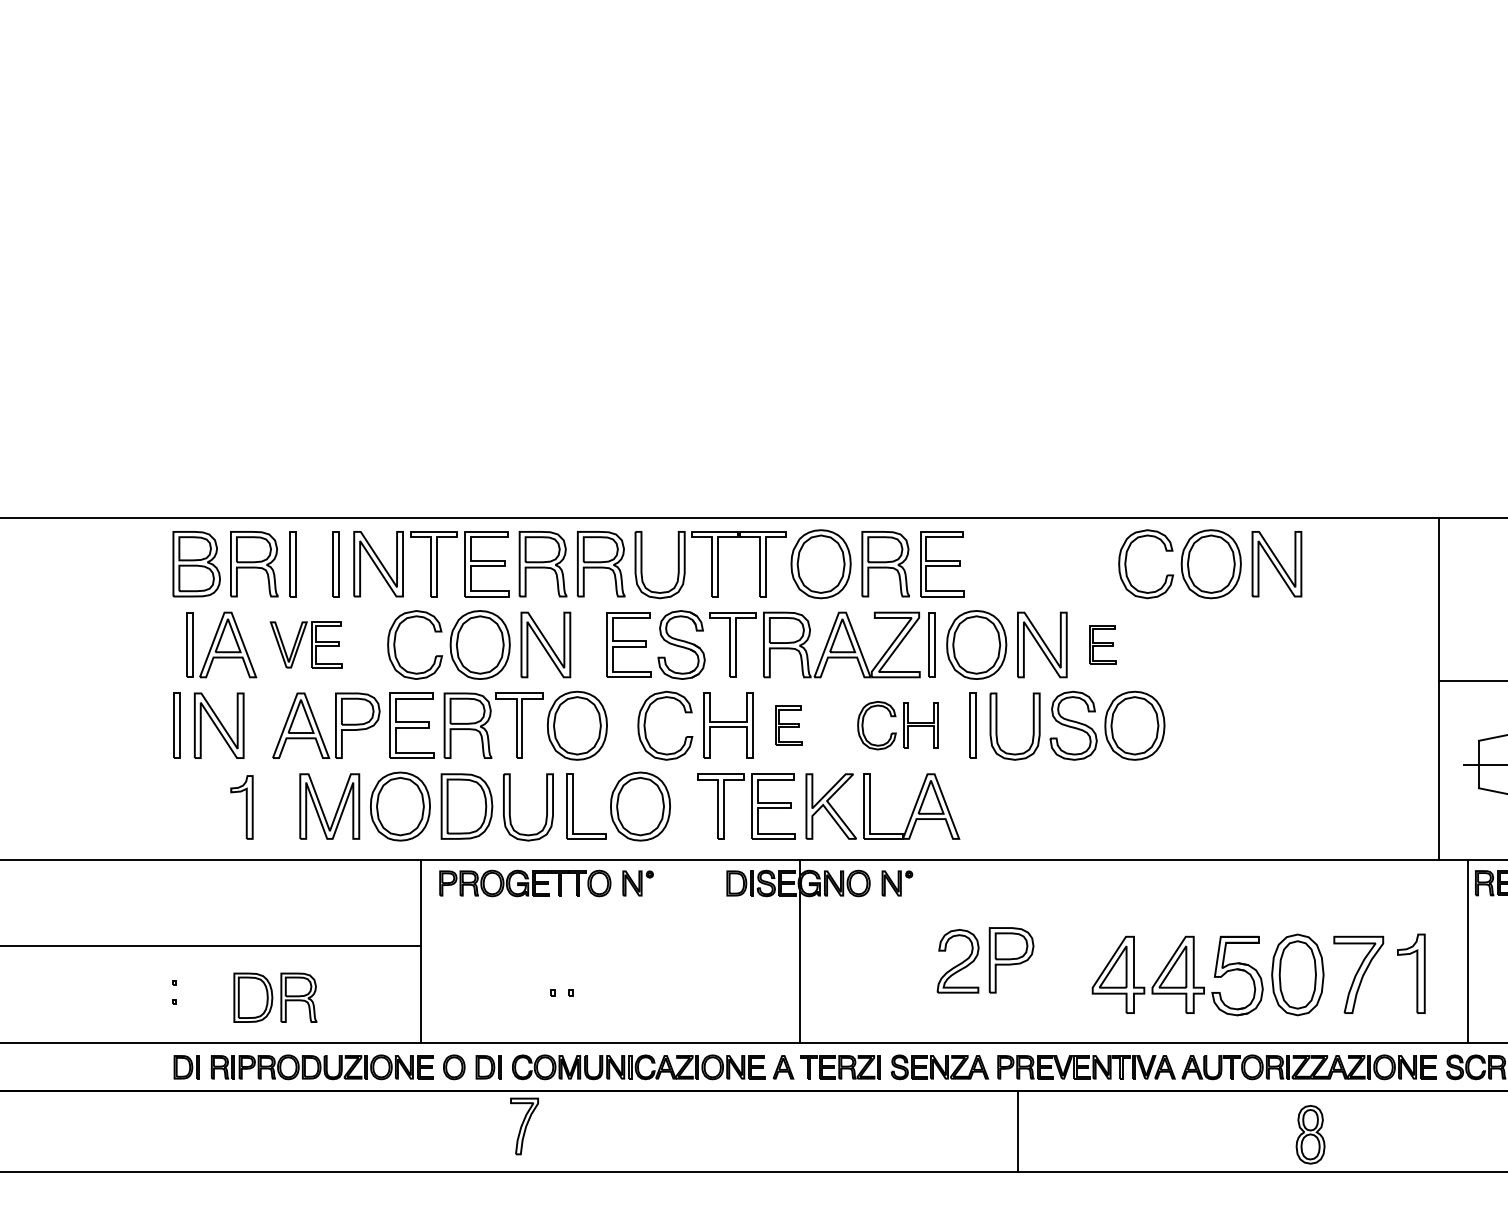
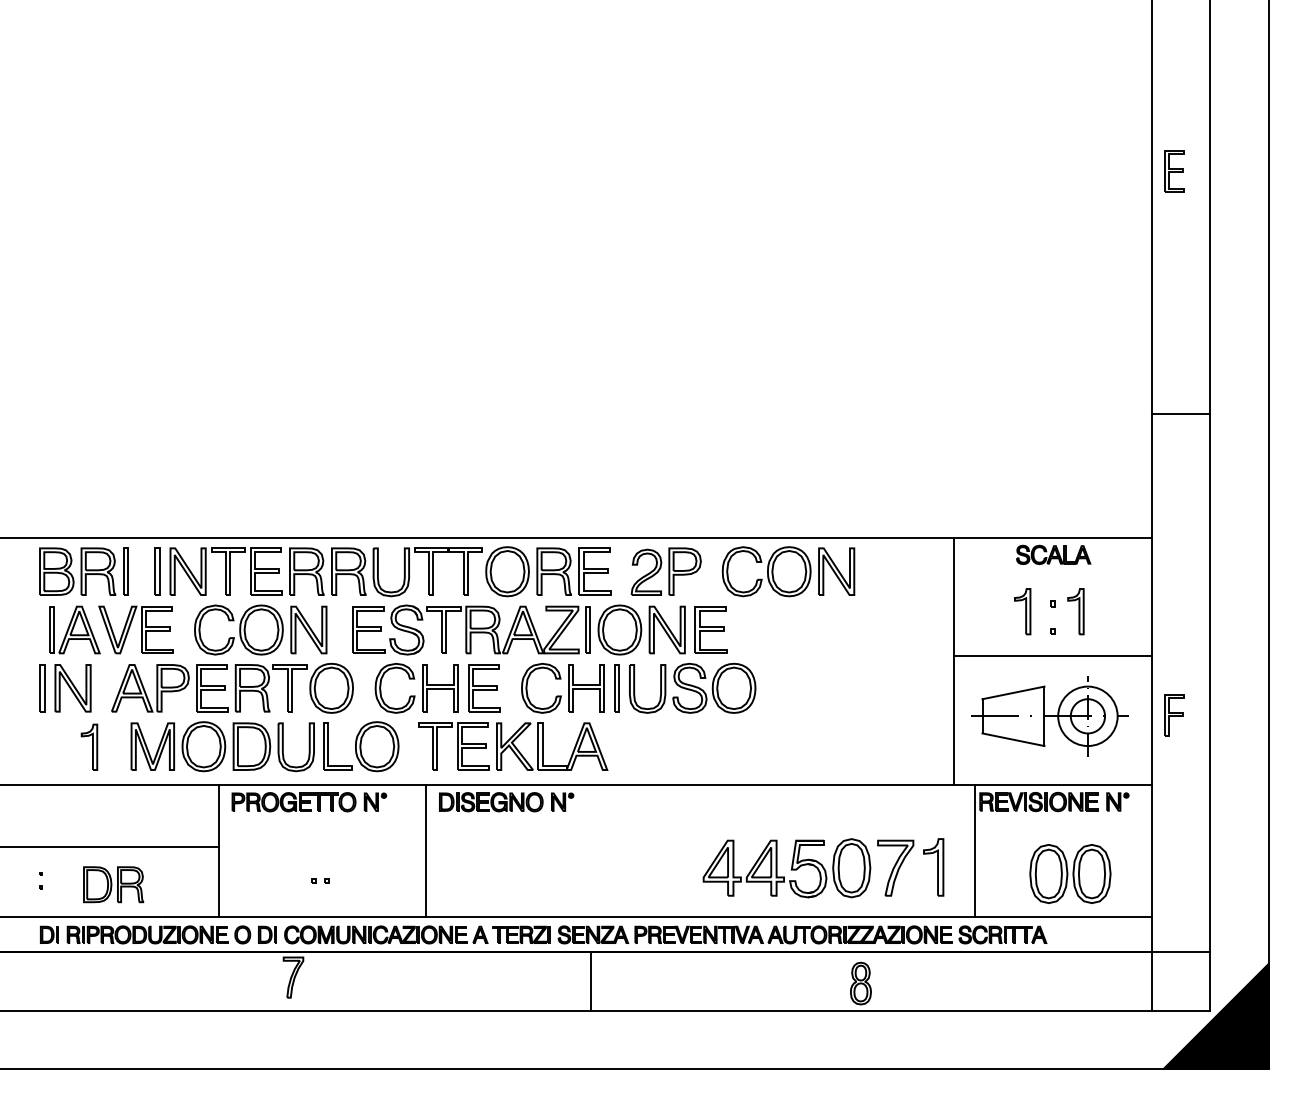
part: (305, 644) -> (135, 629), size x1.43
part: (1102, 644) -> (710, 629), size x1.67
part: (897, 724) -> (562, 687), size x1.43
part: (789, 725) -> (484, 688), size x1.67
line: (800, 951) -> (426, 851), moved
part: (984, 960) -> (665, 571), moved
line: (1017, 1131) -> (590, 981), moved

